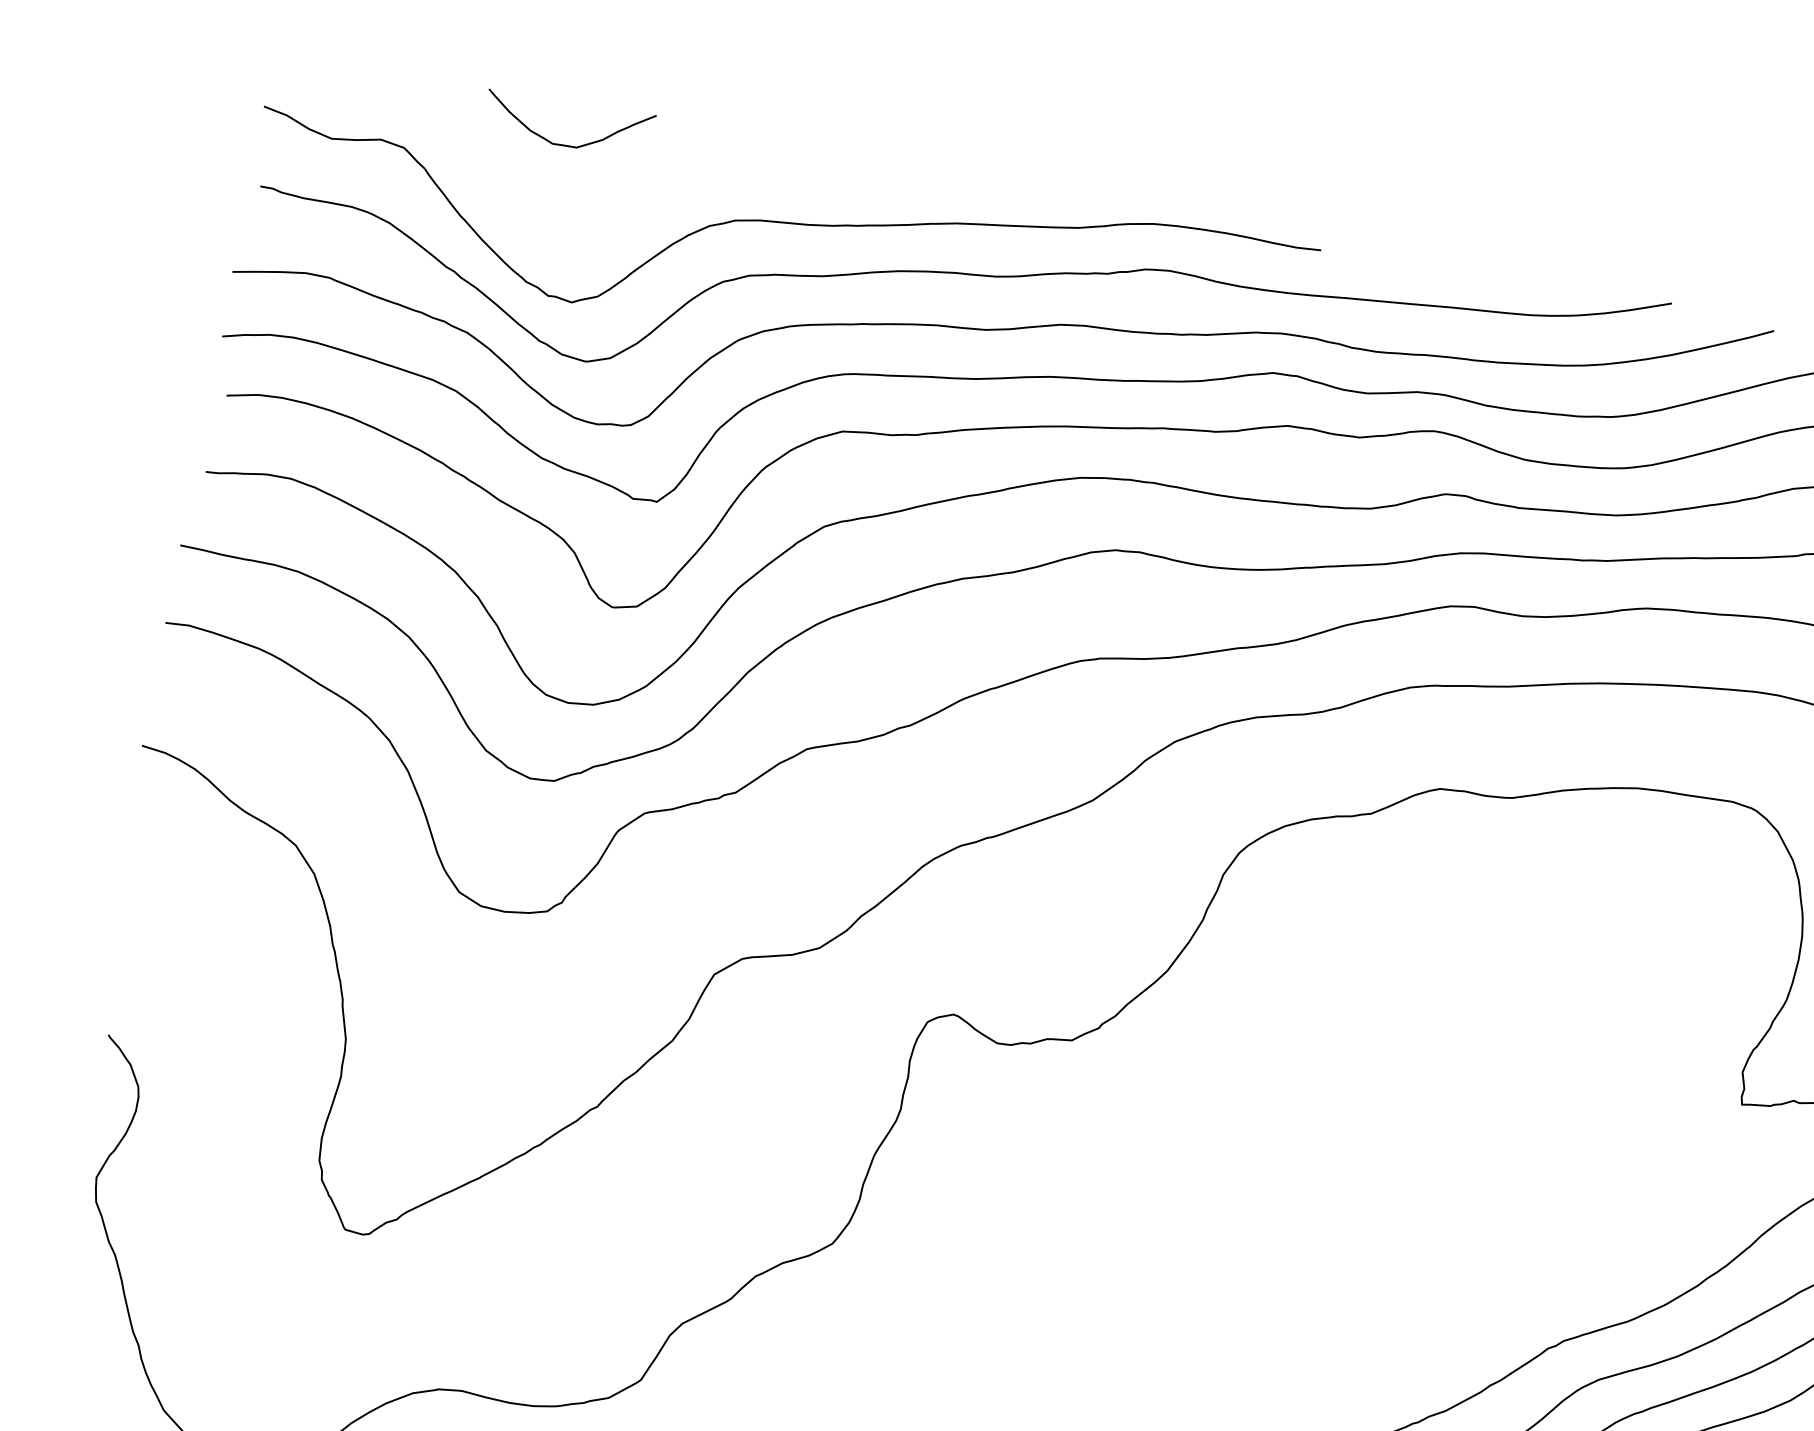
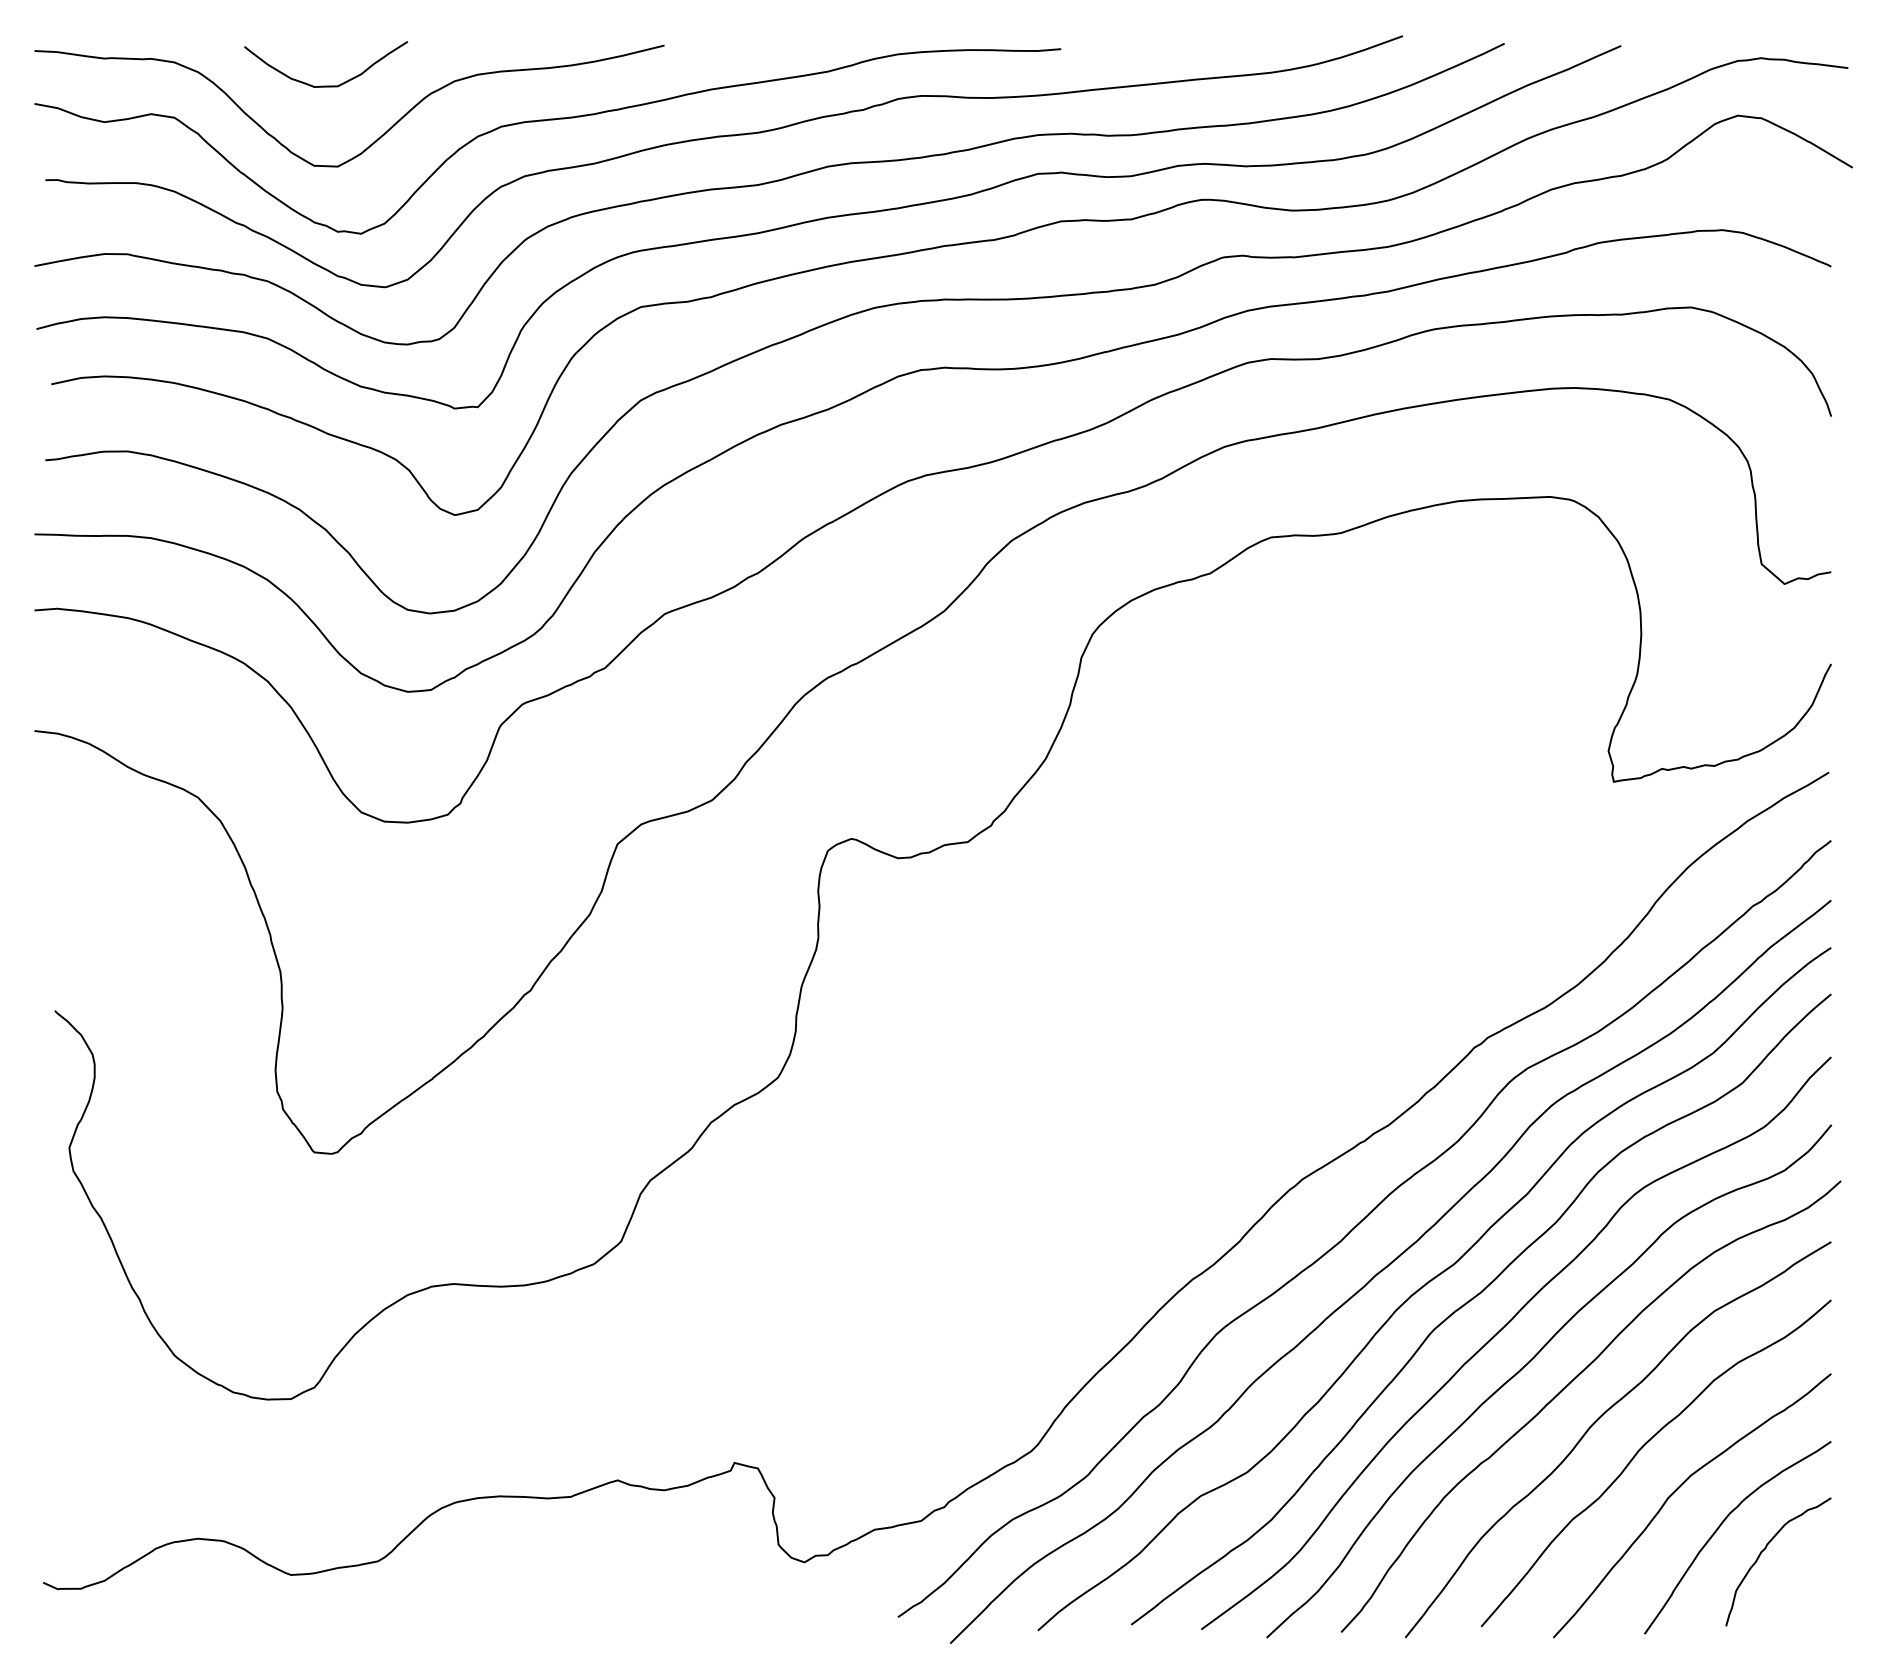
curve: (608, 207) -> (378, 137), added

